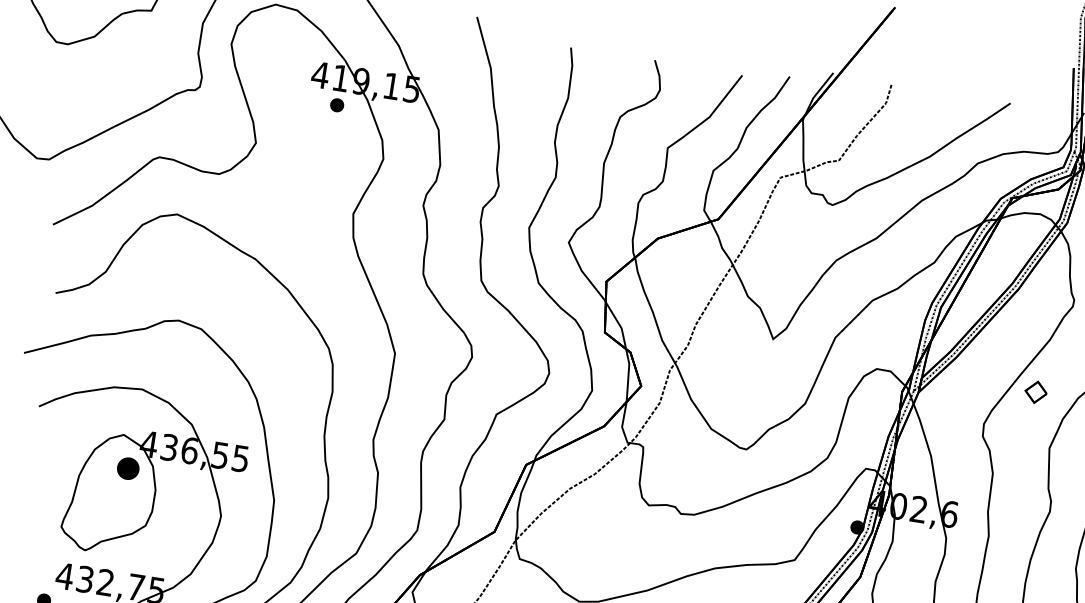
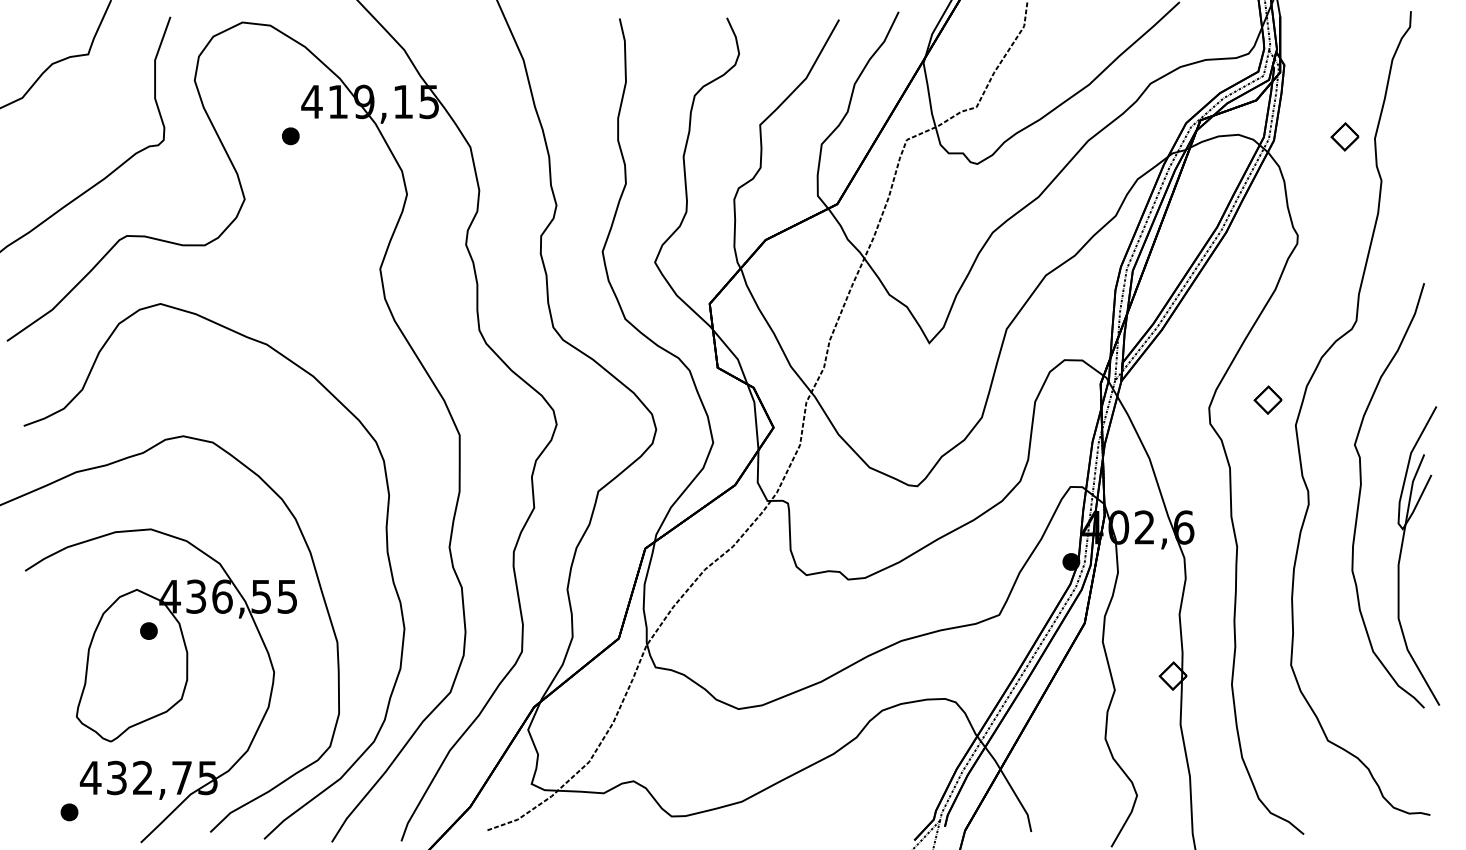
part: (336, 105) -> (290, 136), moved
part: (1035, 391) -> (1267, 399), moved
part: (128, 468) -> (148, 630), size x0.62

